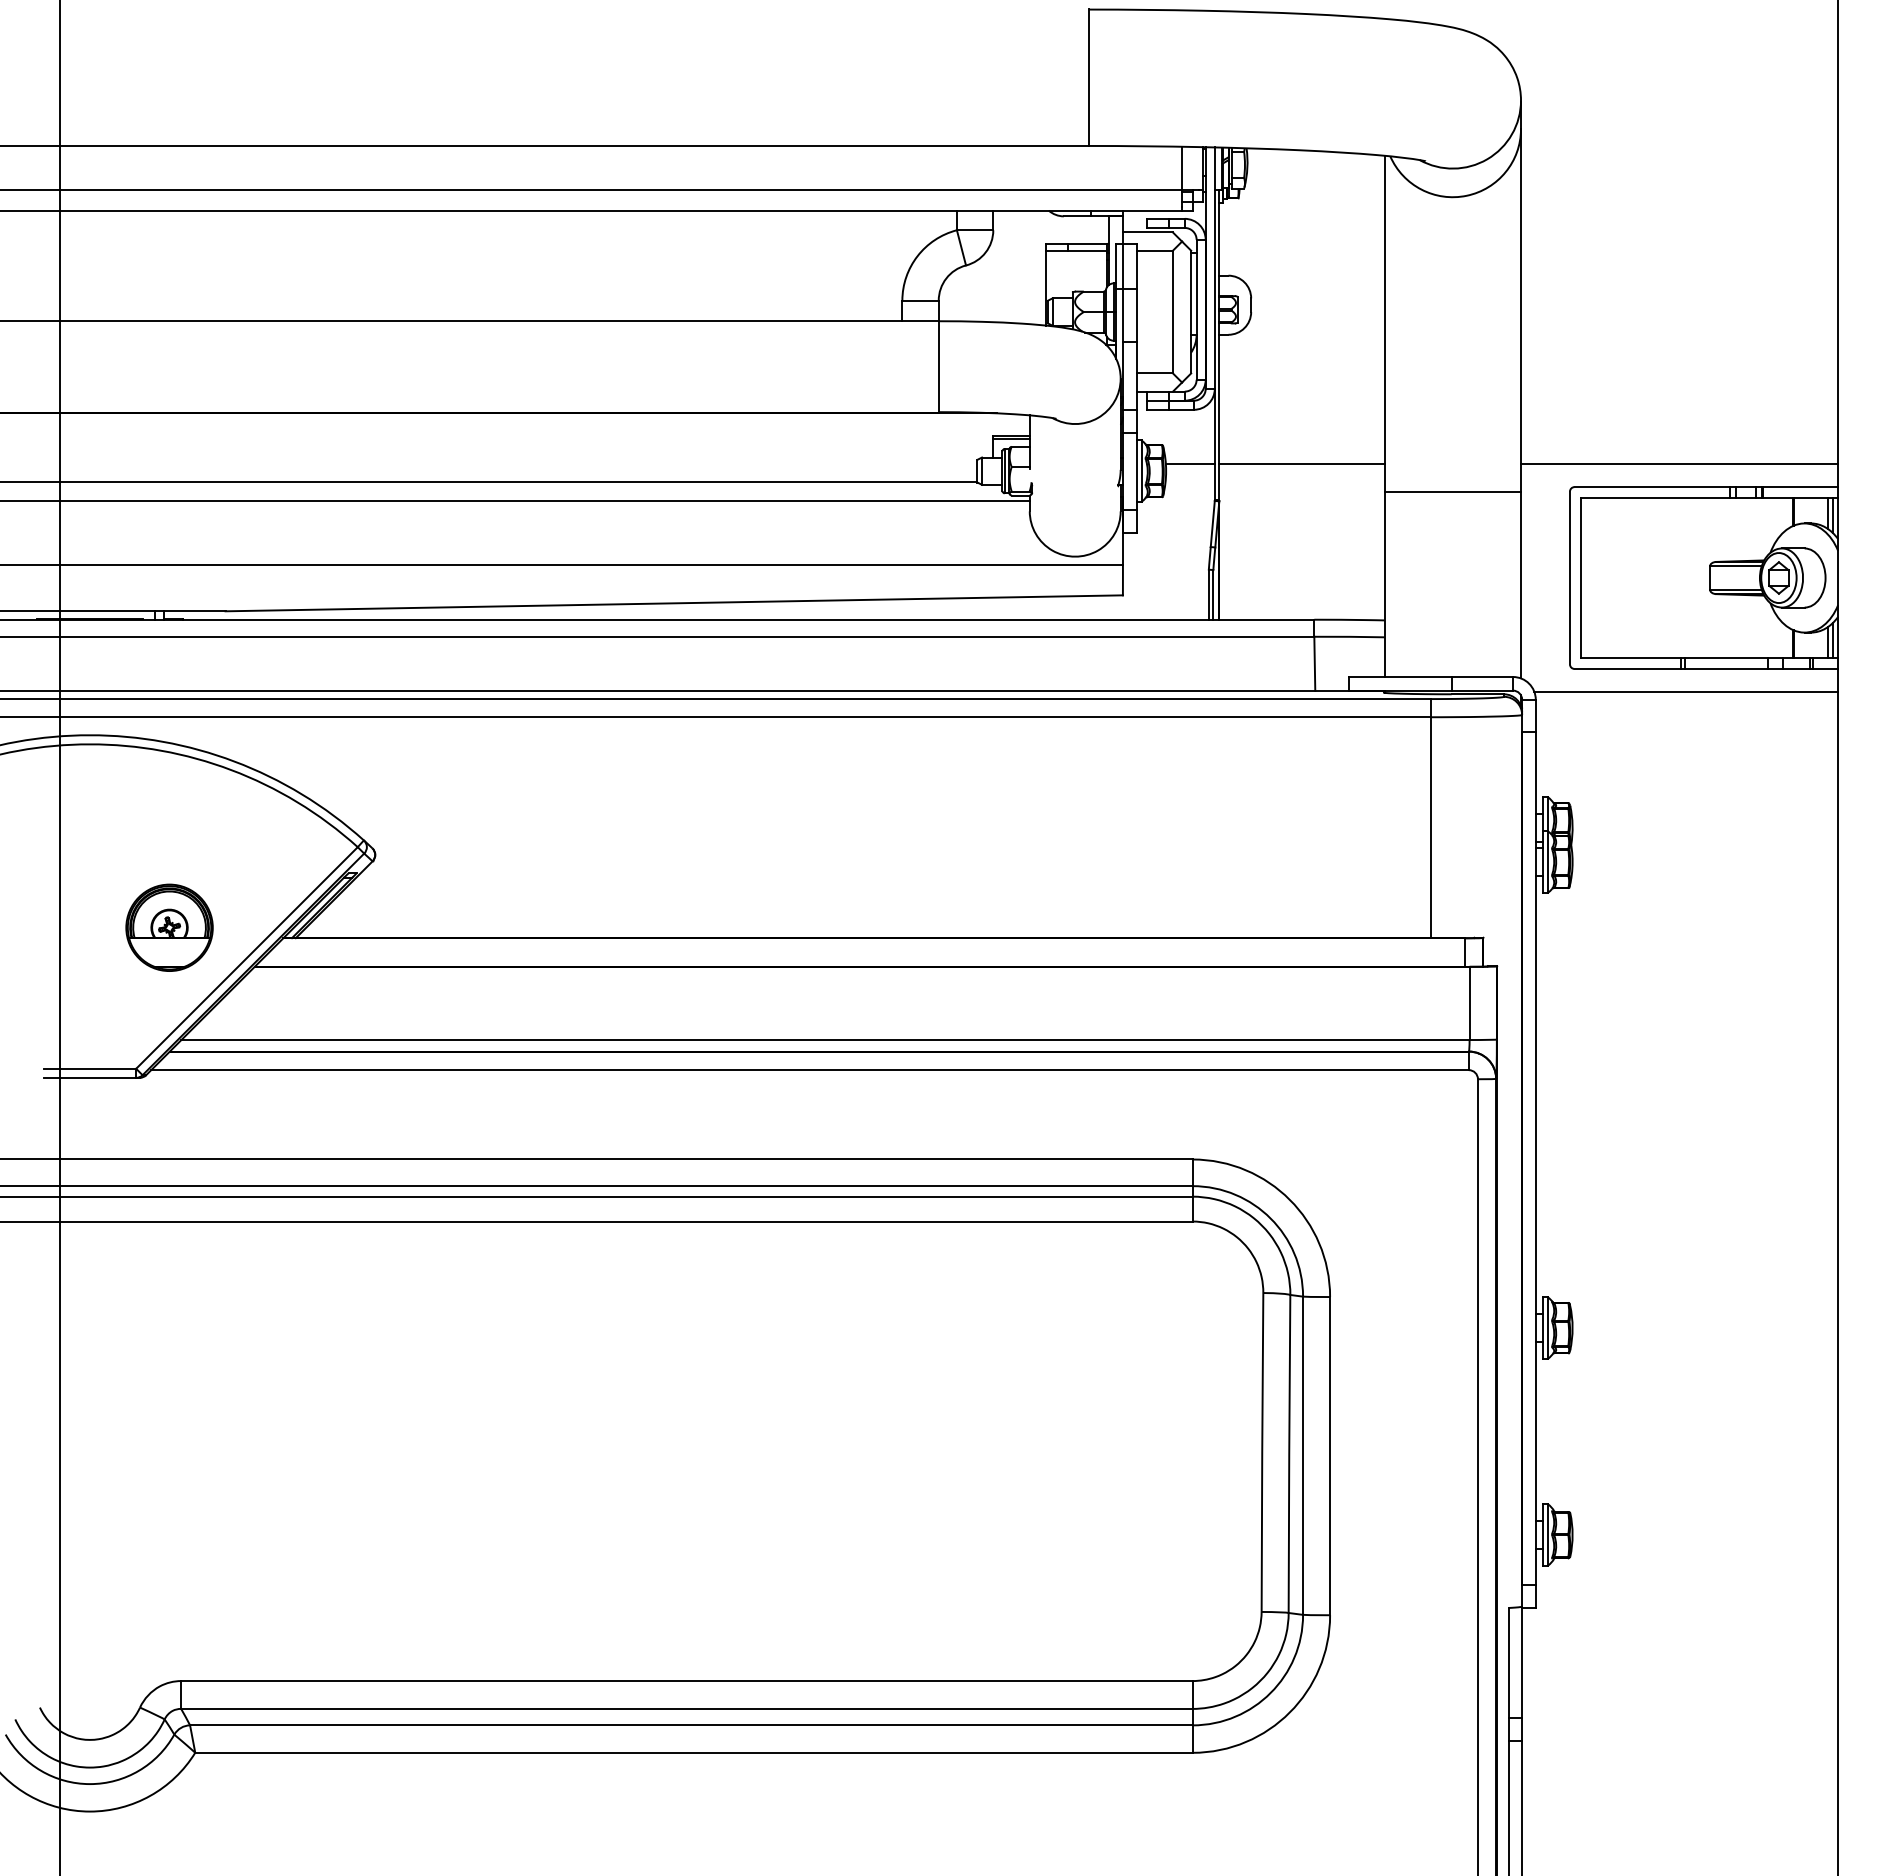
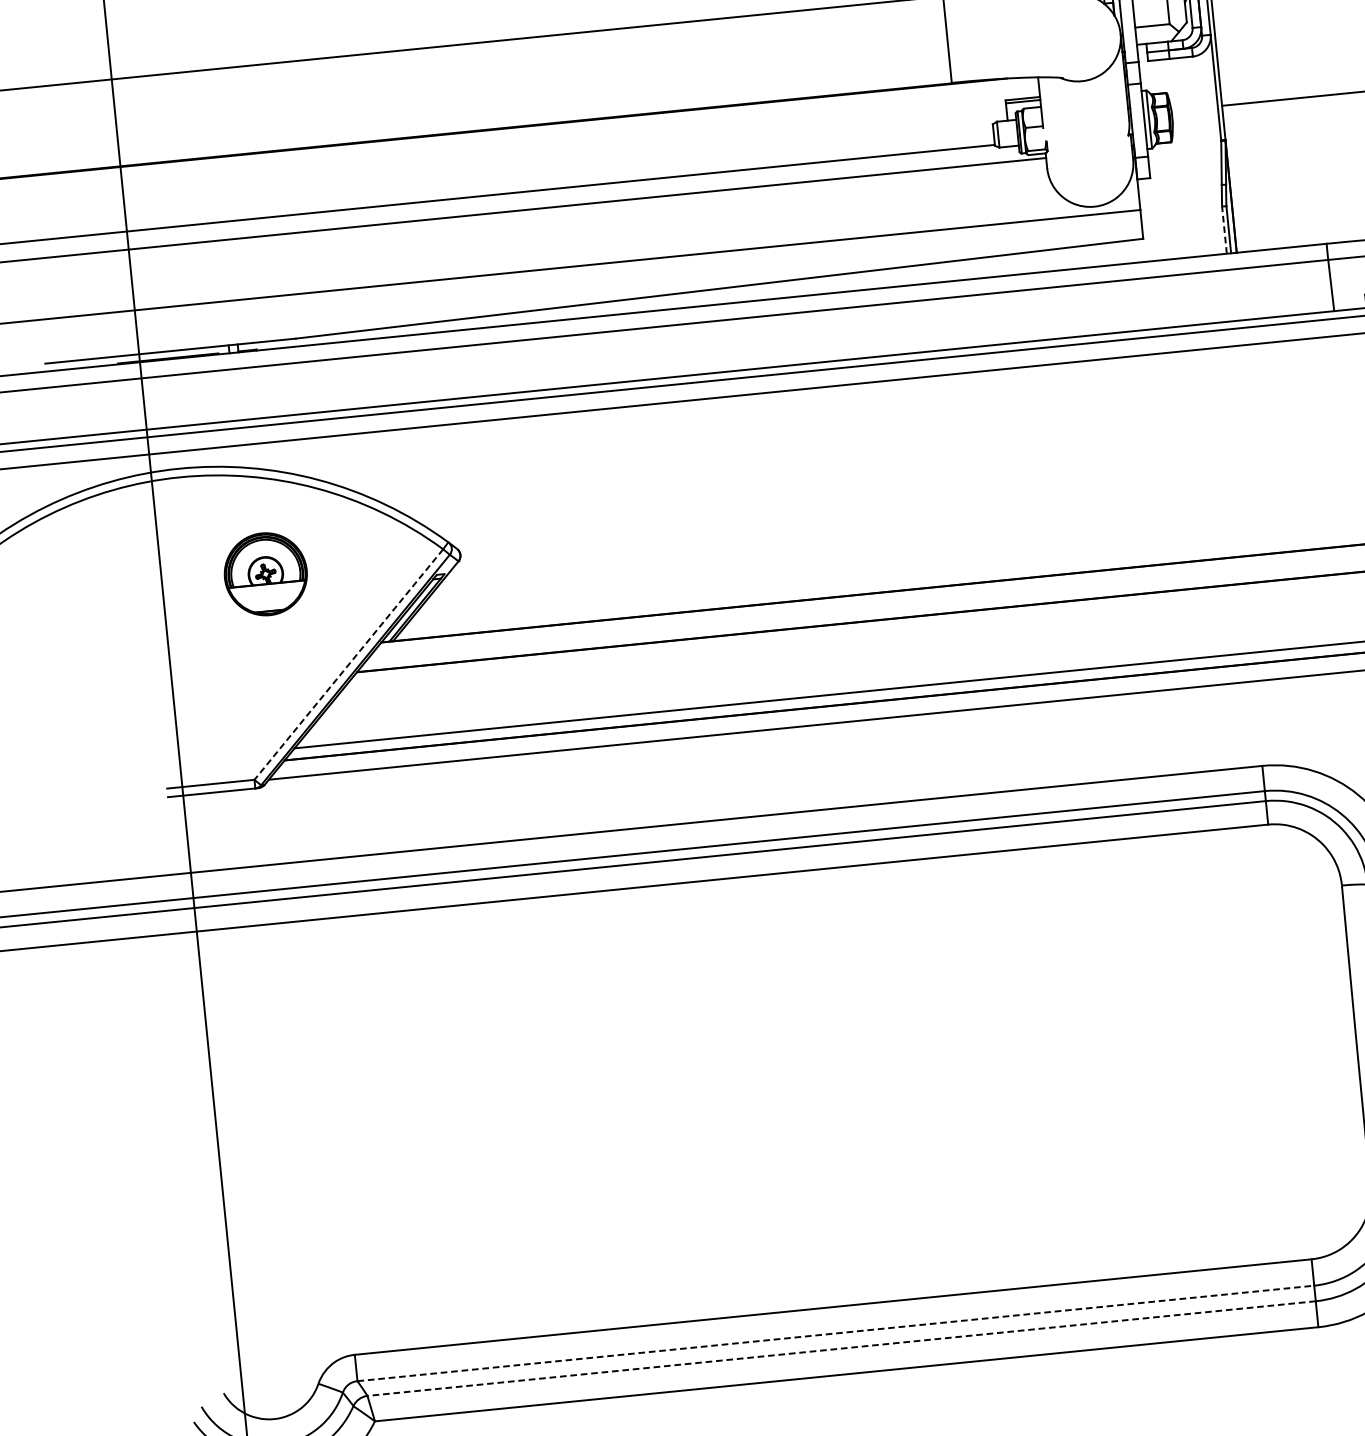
line: (1189, 464) -> (1193, 108), removed
line: (1208, 594) -> (1224, 229), solid -> dashed
part: (169, 927) -> (265, 574), moved
line: (246, 957) -> (348, 664), solid -> dashed
line: (686, 1708) -> (835, 1333), solid -> dashed
line: (690, 1725) -> (840, 1348), solid -> dashed

